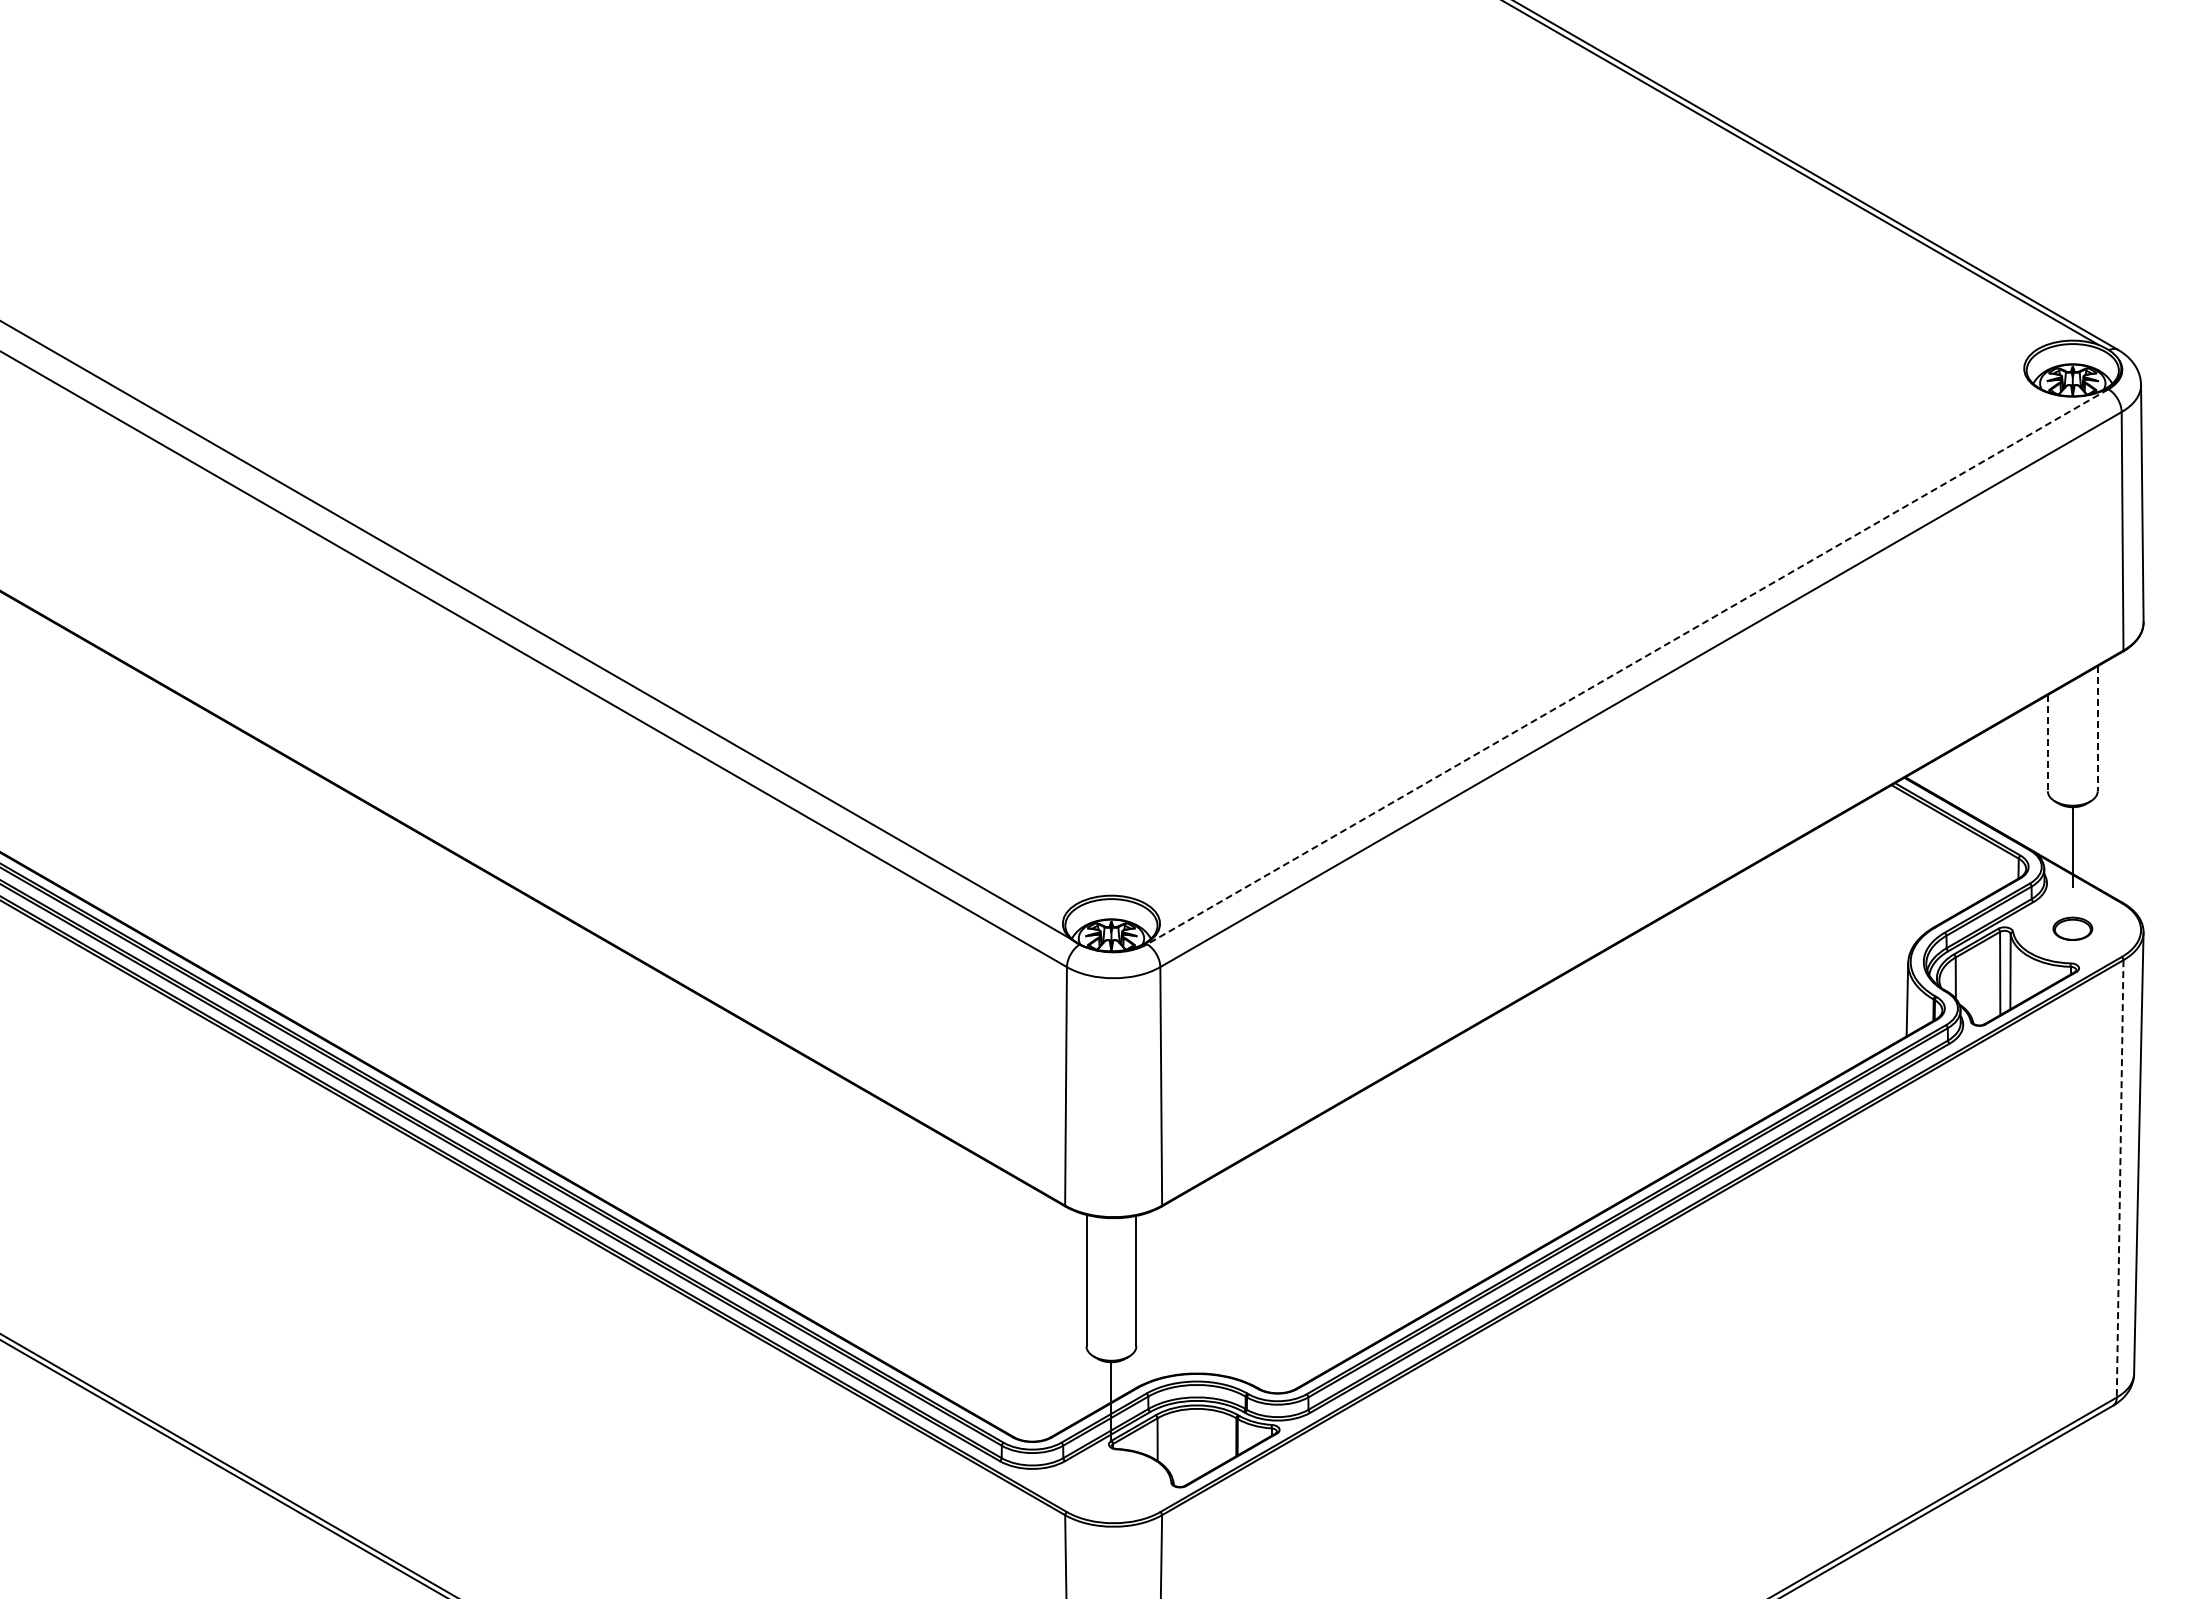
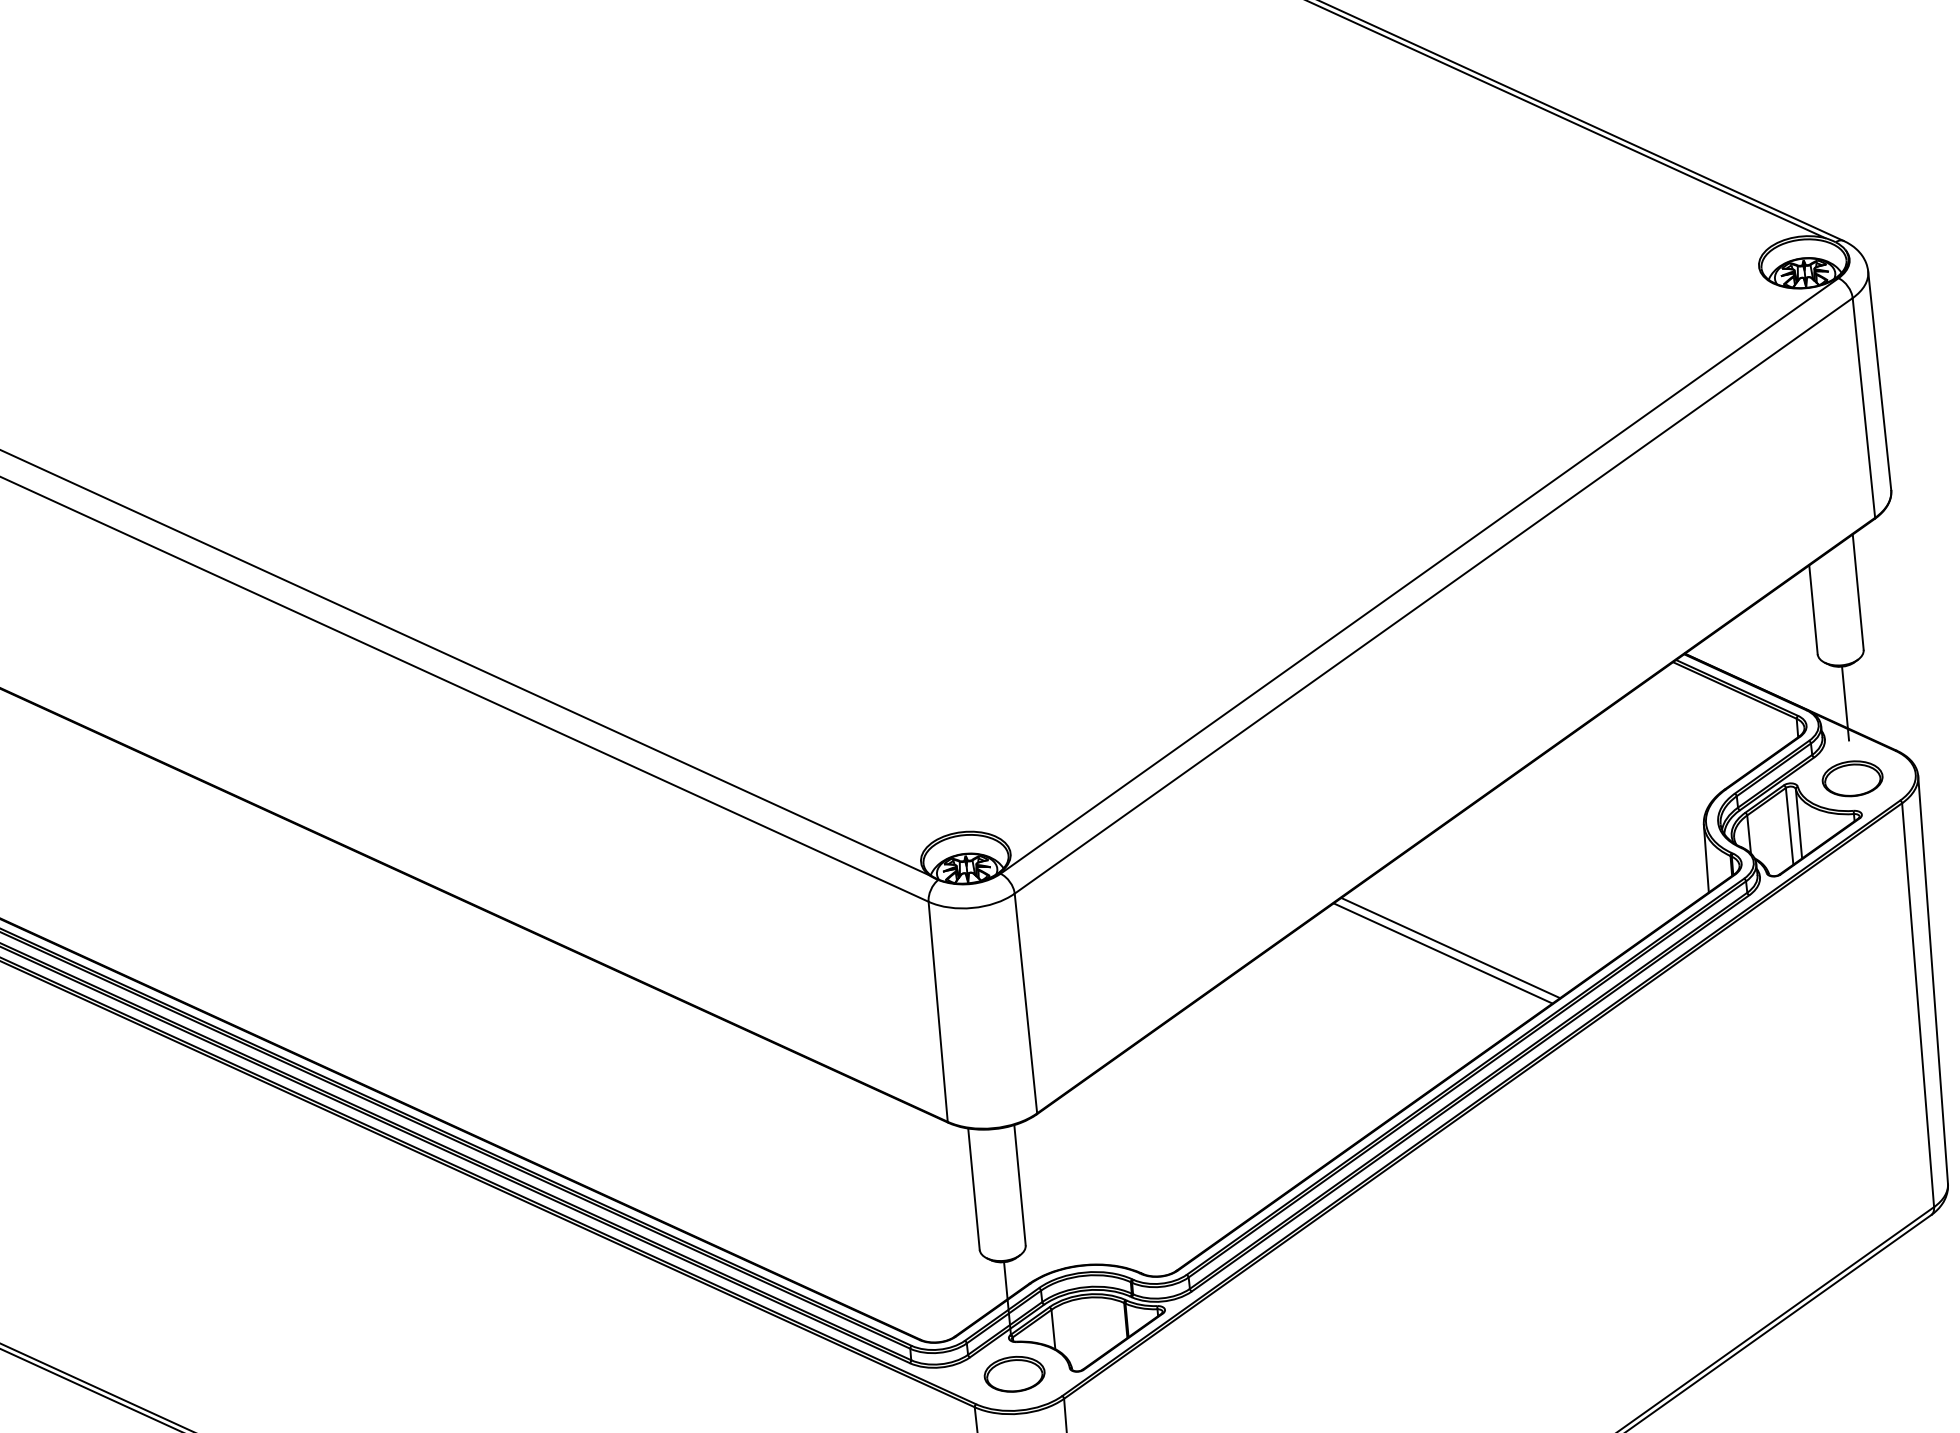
line: (1627, 667) -> (1419, 576), dashed -> solid
line: (2097, 728) -> (1857, 591), dashed -> solid
line: (2047, 743) -> (1813, 610), dashed -> solid
part: (2072, 928) -> (1852, 778), size x1.67
line: (1623, 1069) -> (1450, 947), added
line: (1614, 1074) -> (1442, 953), added
line: (2120, 1178) -> (1918, 1004), dashed -> solid
part: (1111, 1483) -> (1014, 1374), added

